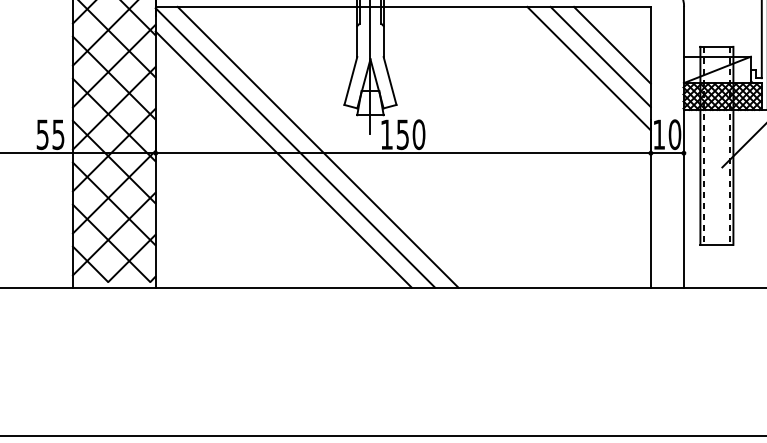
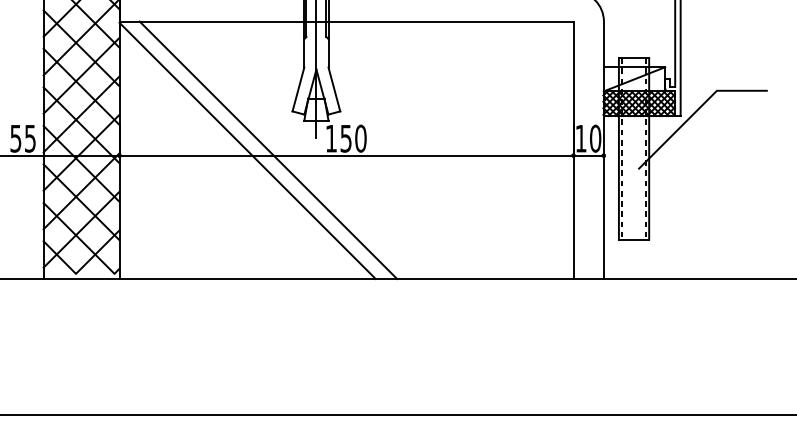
line: (612, 45) -> (538, 56), removed
line: (600, 57) -> (527, 67), removed
line: (588, 67) -> (516, 77), removed
line: (283, 159) -> (236, 161), removed

